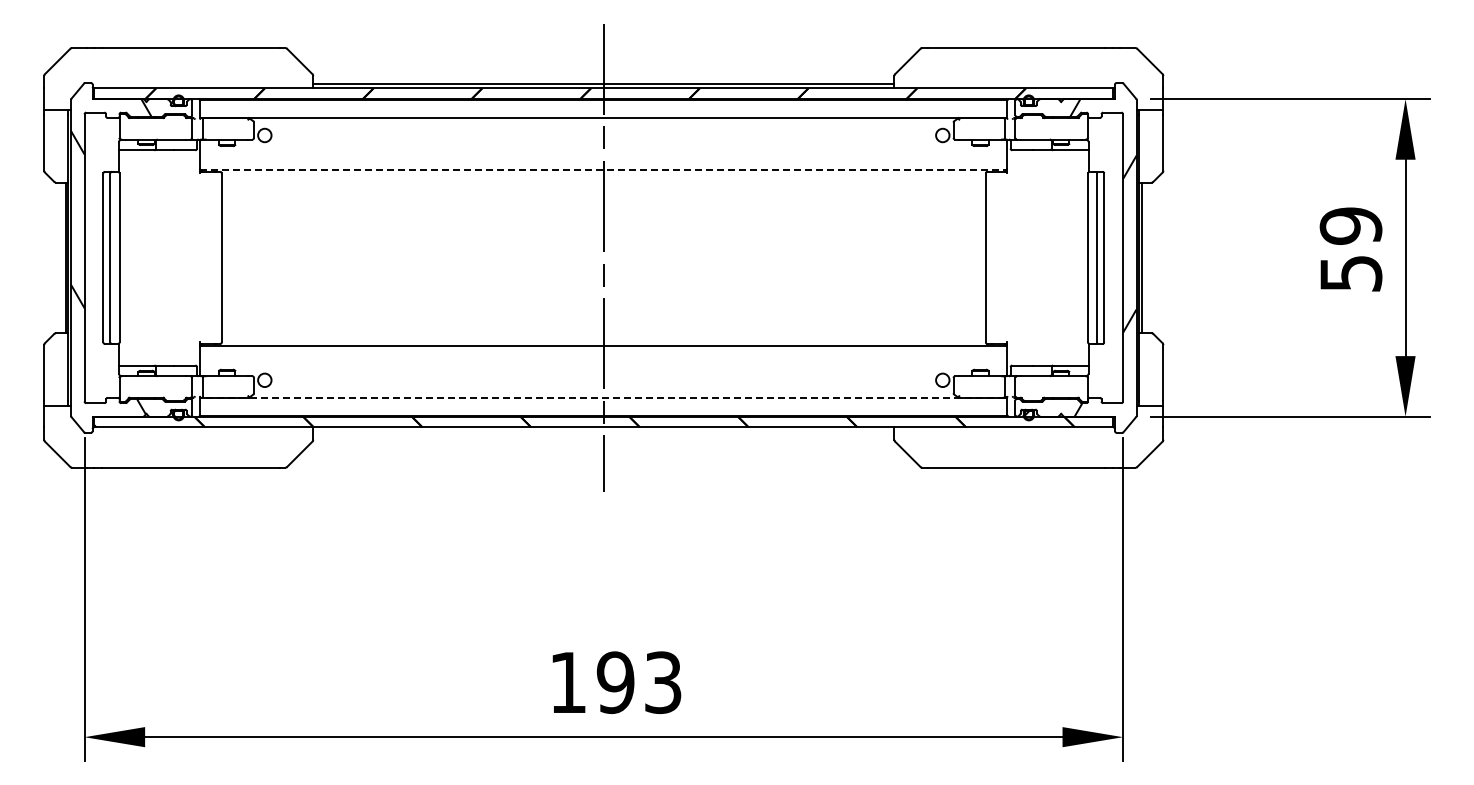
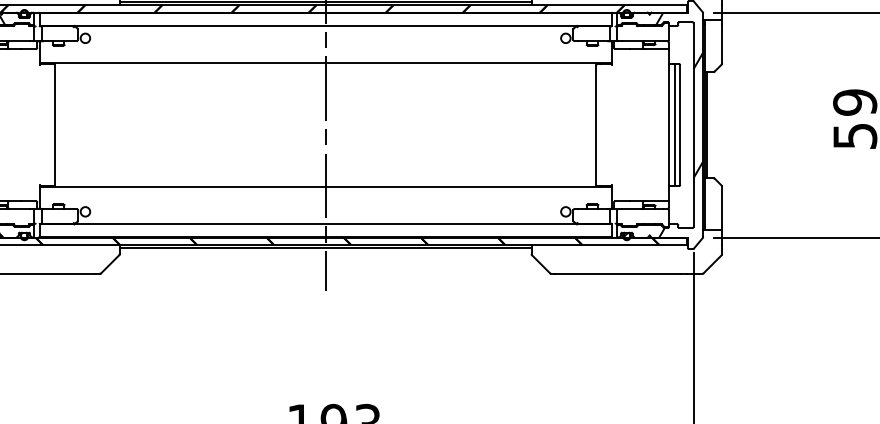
line: (603, 170) -> (325, 63), dashed -> solid
line: (603, 397) -> (325, 224), dashed -> solid
line: (603, 431) -> (325, 248), added

